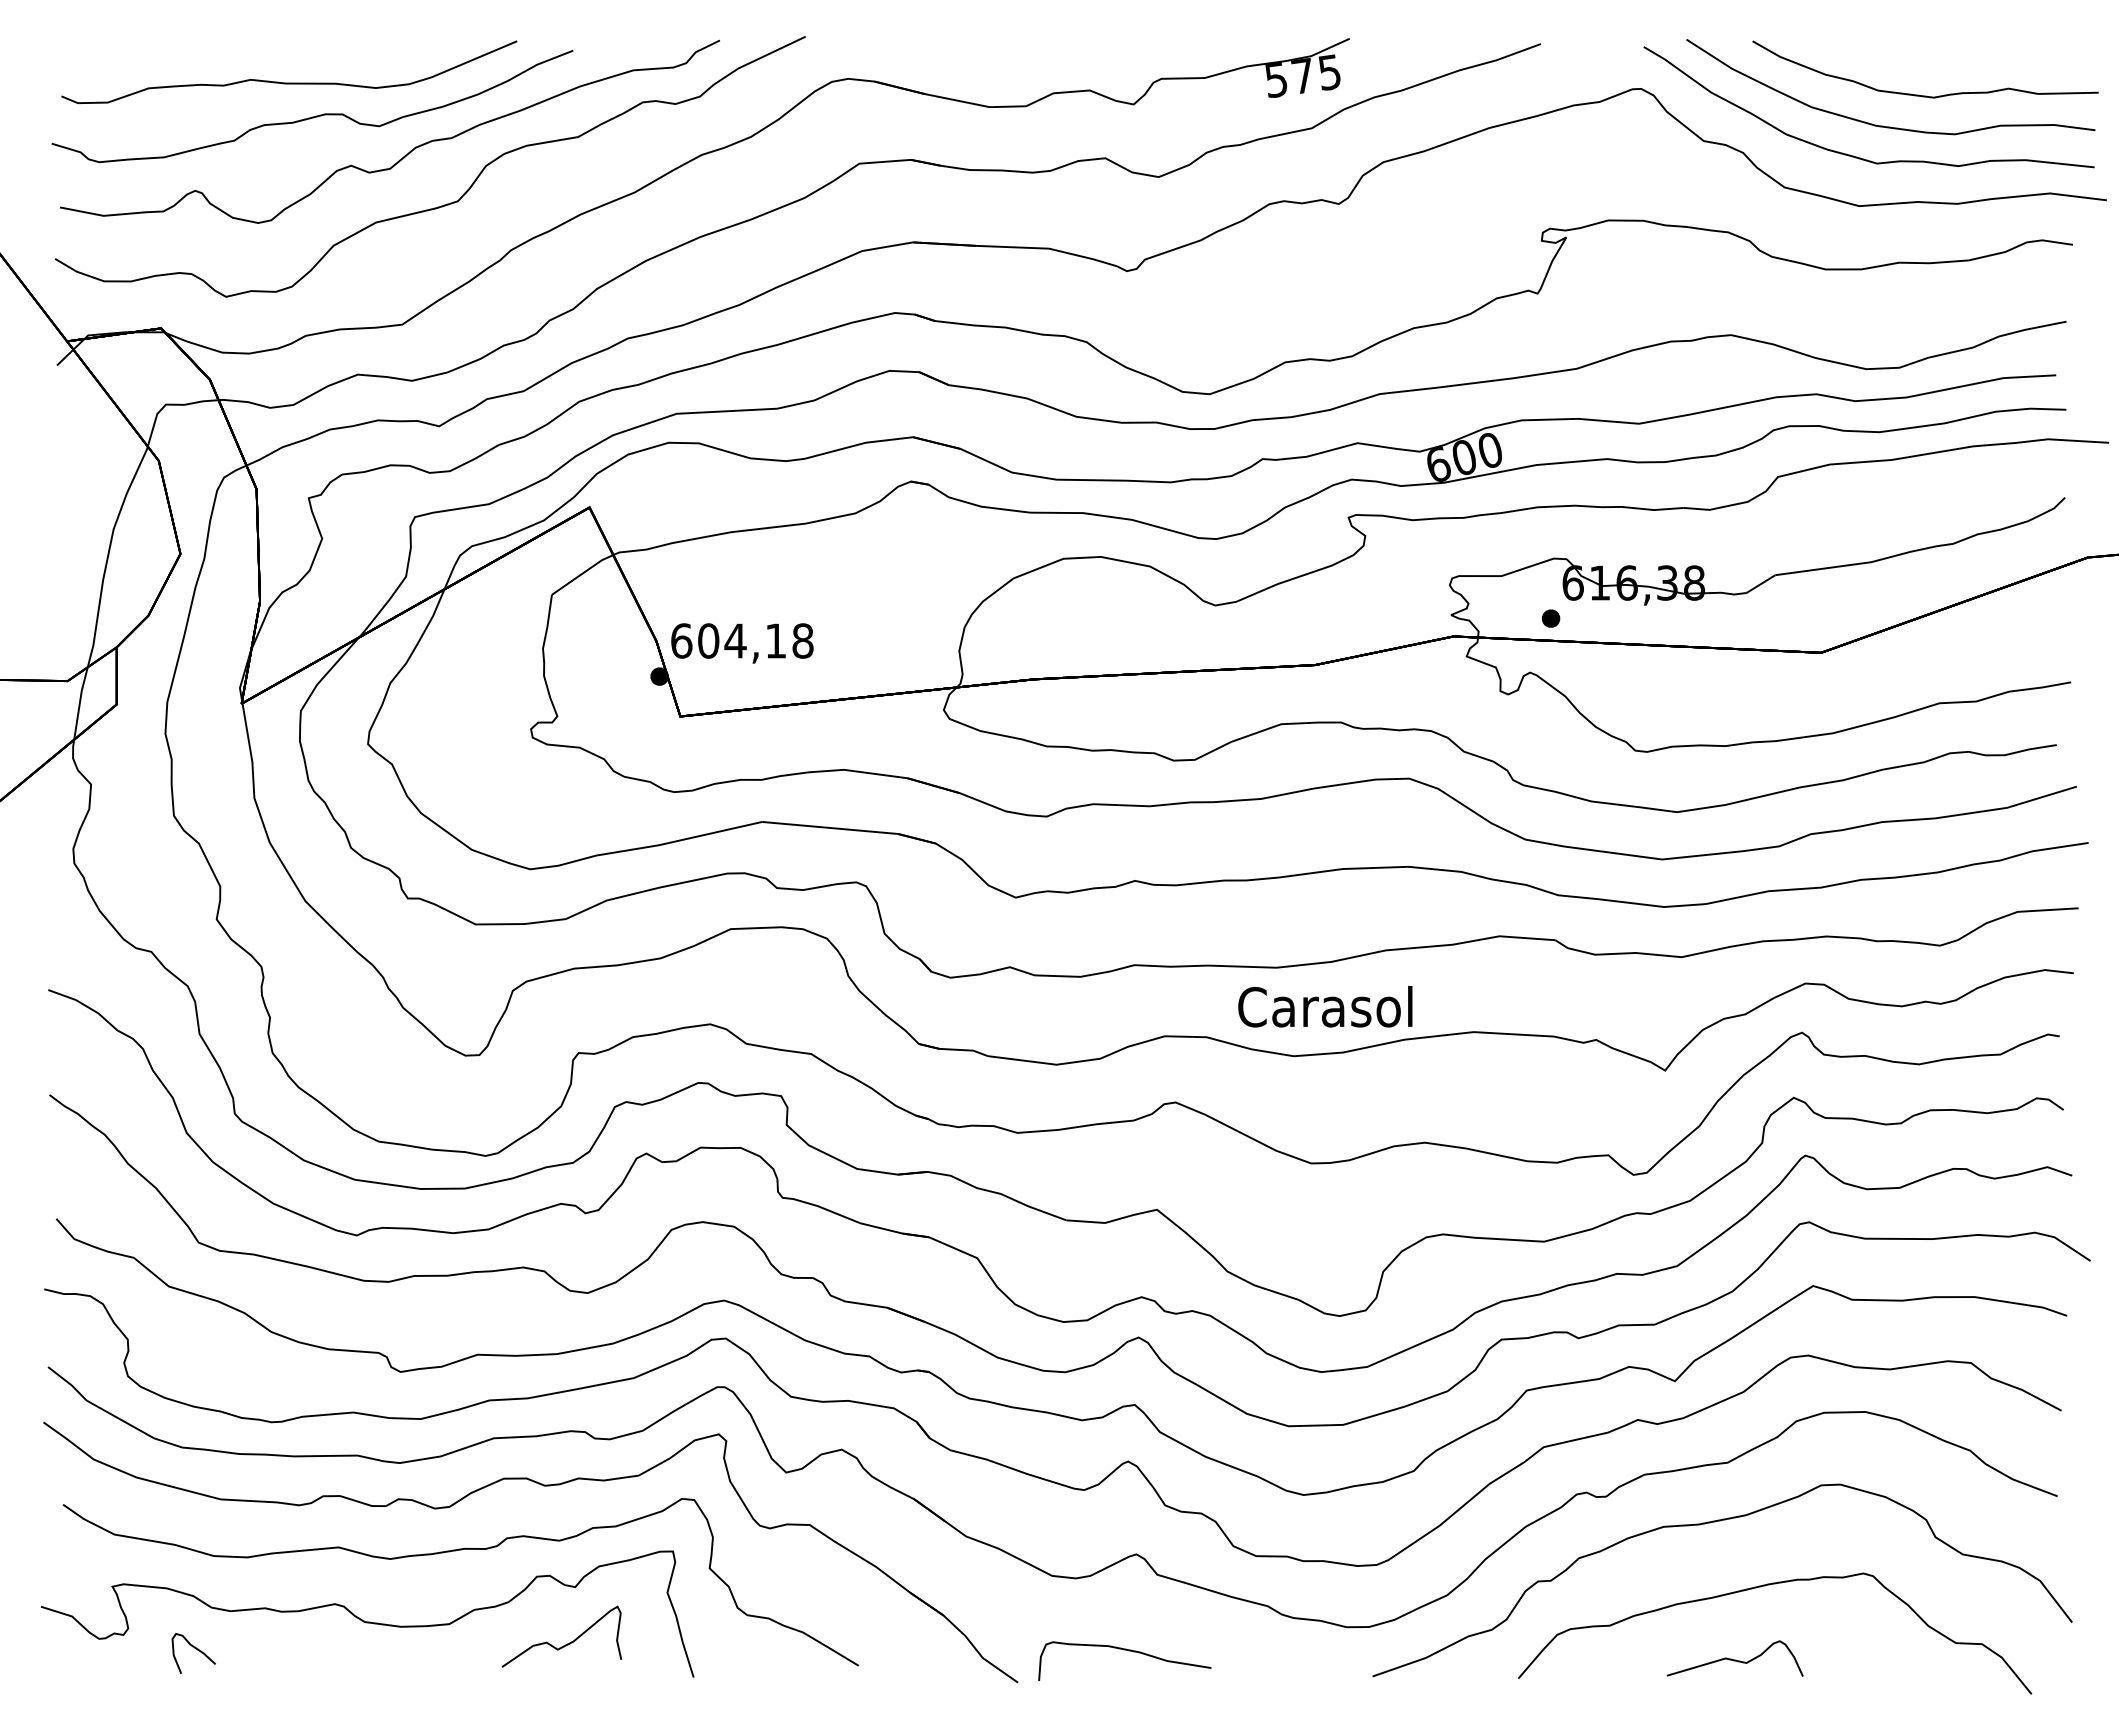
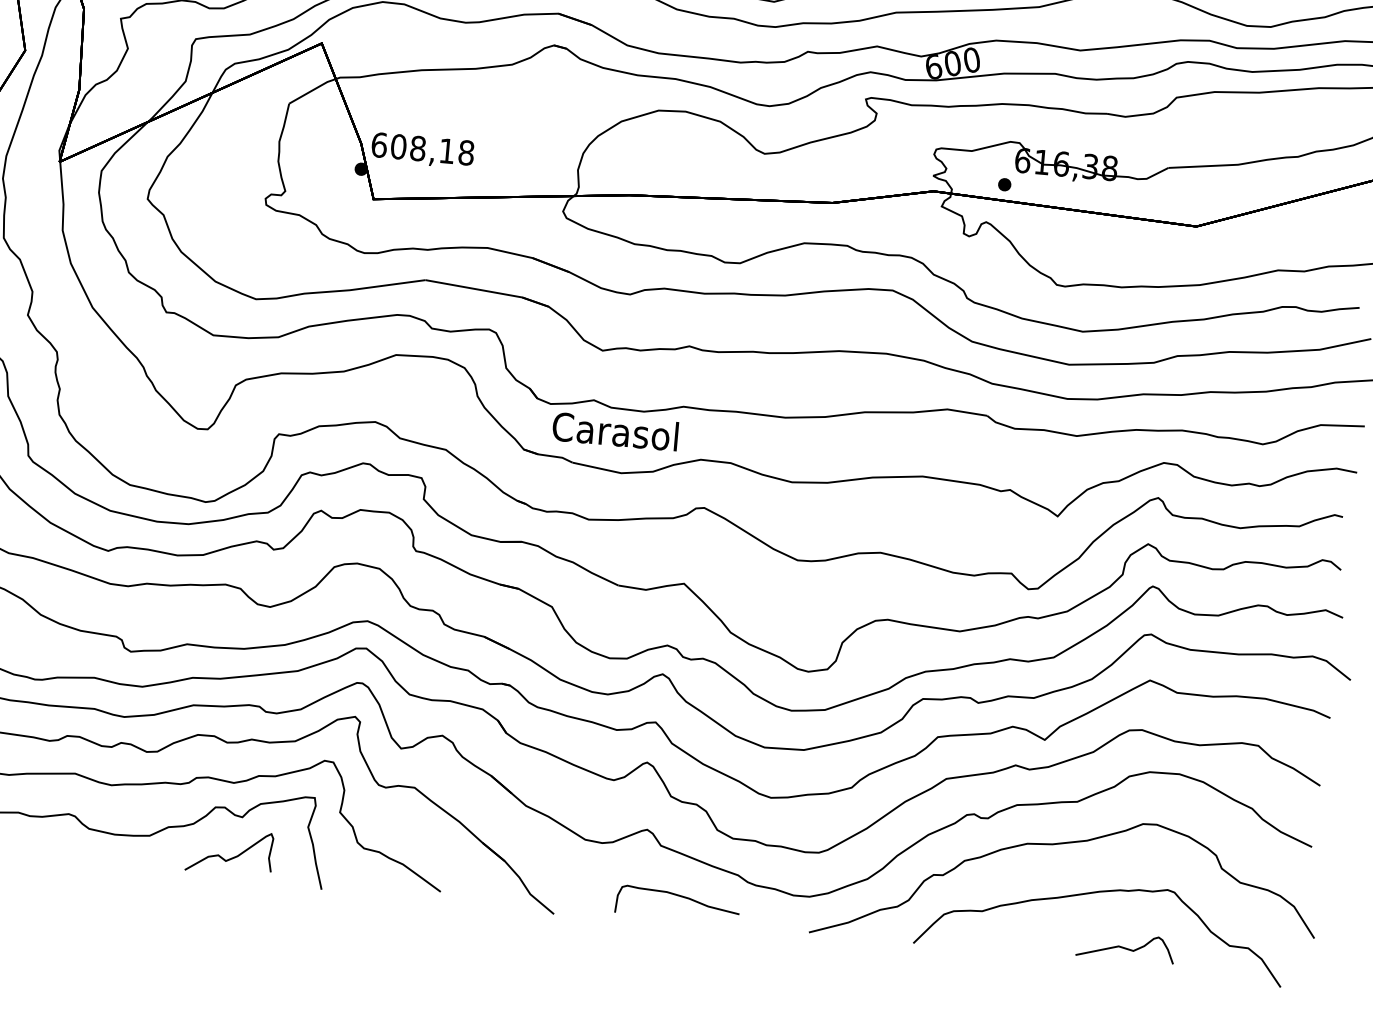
text: (735, 640) -> (418, 148), 604,18 -> 608,18
text: (1325, 1006) -> (615, 431), moved
curve: (1128, 1651) -> (681, 897), moved
curve: (1734, 1659) -> (1125, 947), moved

